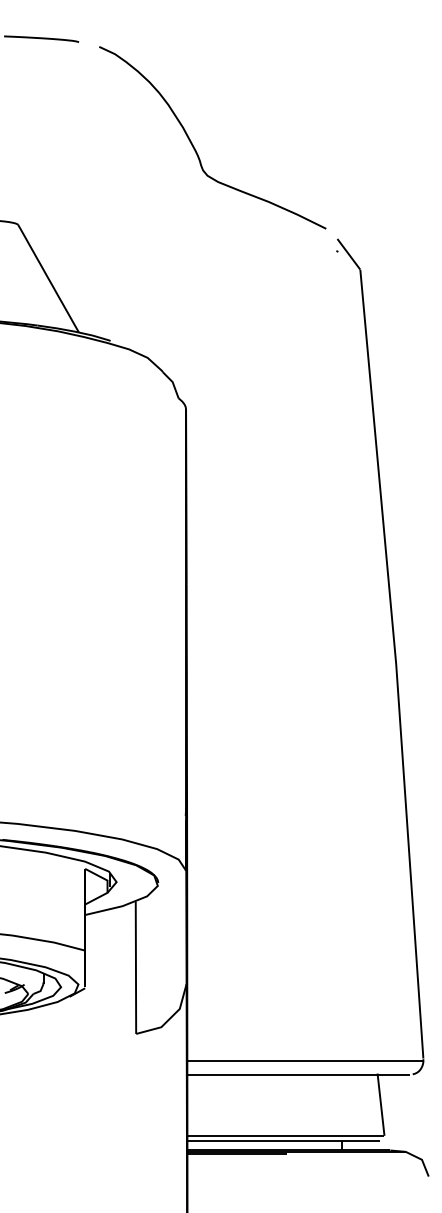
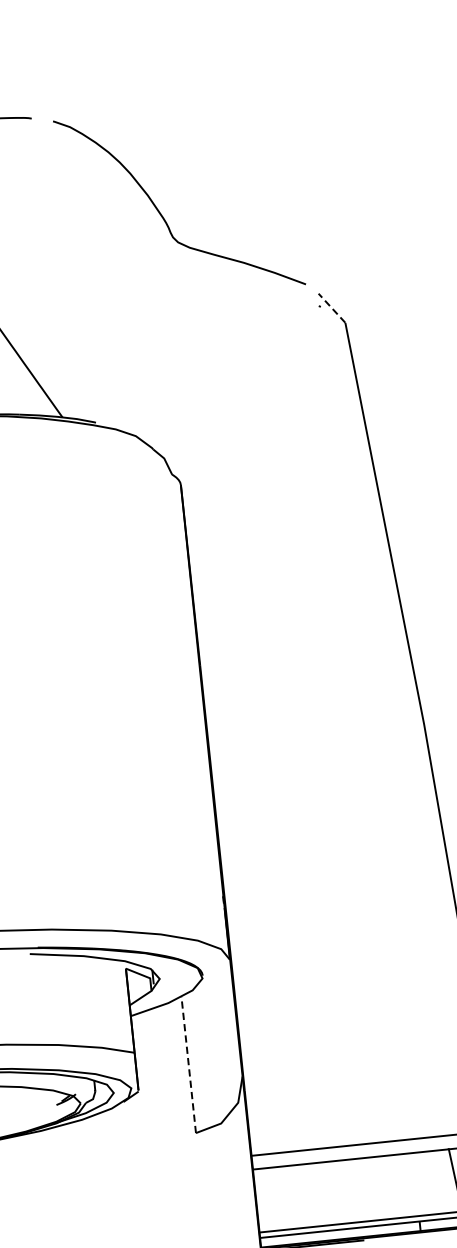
line: (348, 254) -> (331, 308), solid -> dashed
line: (135, 967) -> (188, 1064), solid -> dashed

